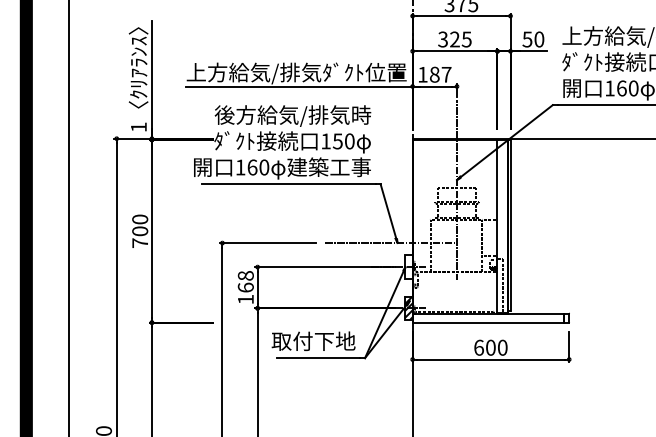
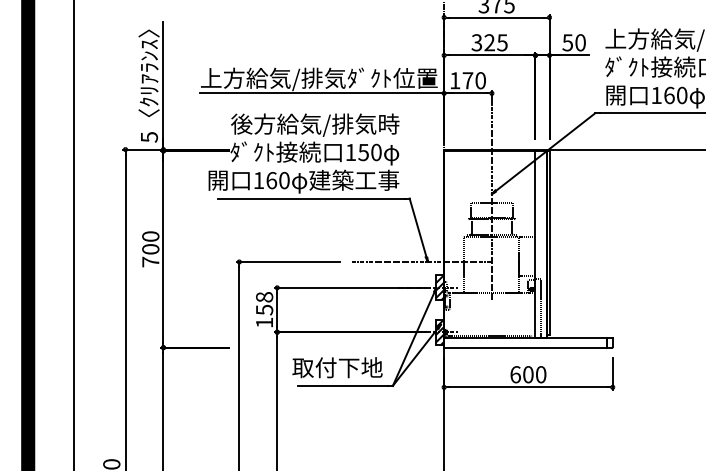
text: (439, 74) -> (473, 80), 187 -> 170
text: (139, 127) -> (149, 137), 1 -> 5
hatch: (408, 266) -> (439, 287), added
text: (245, 287) -> (264, 309), 168 -> 158

